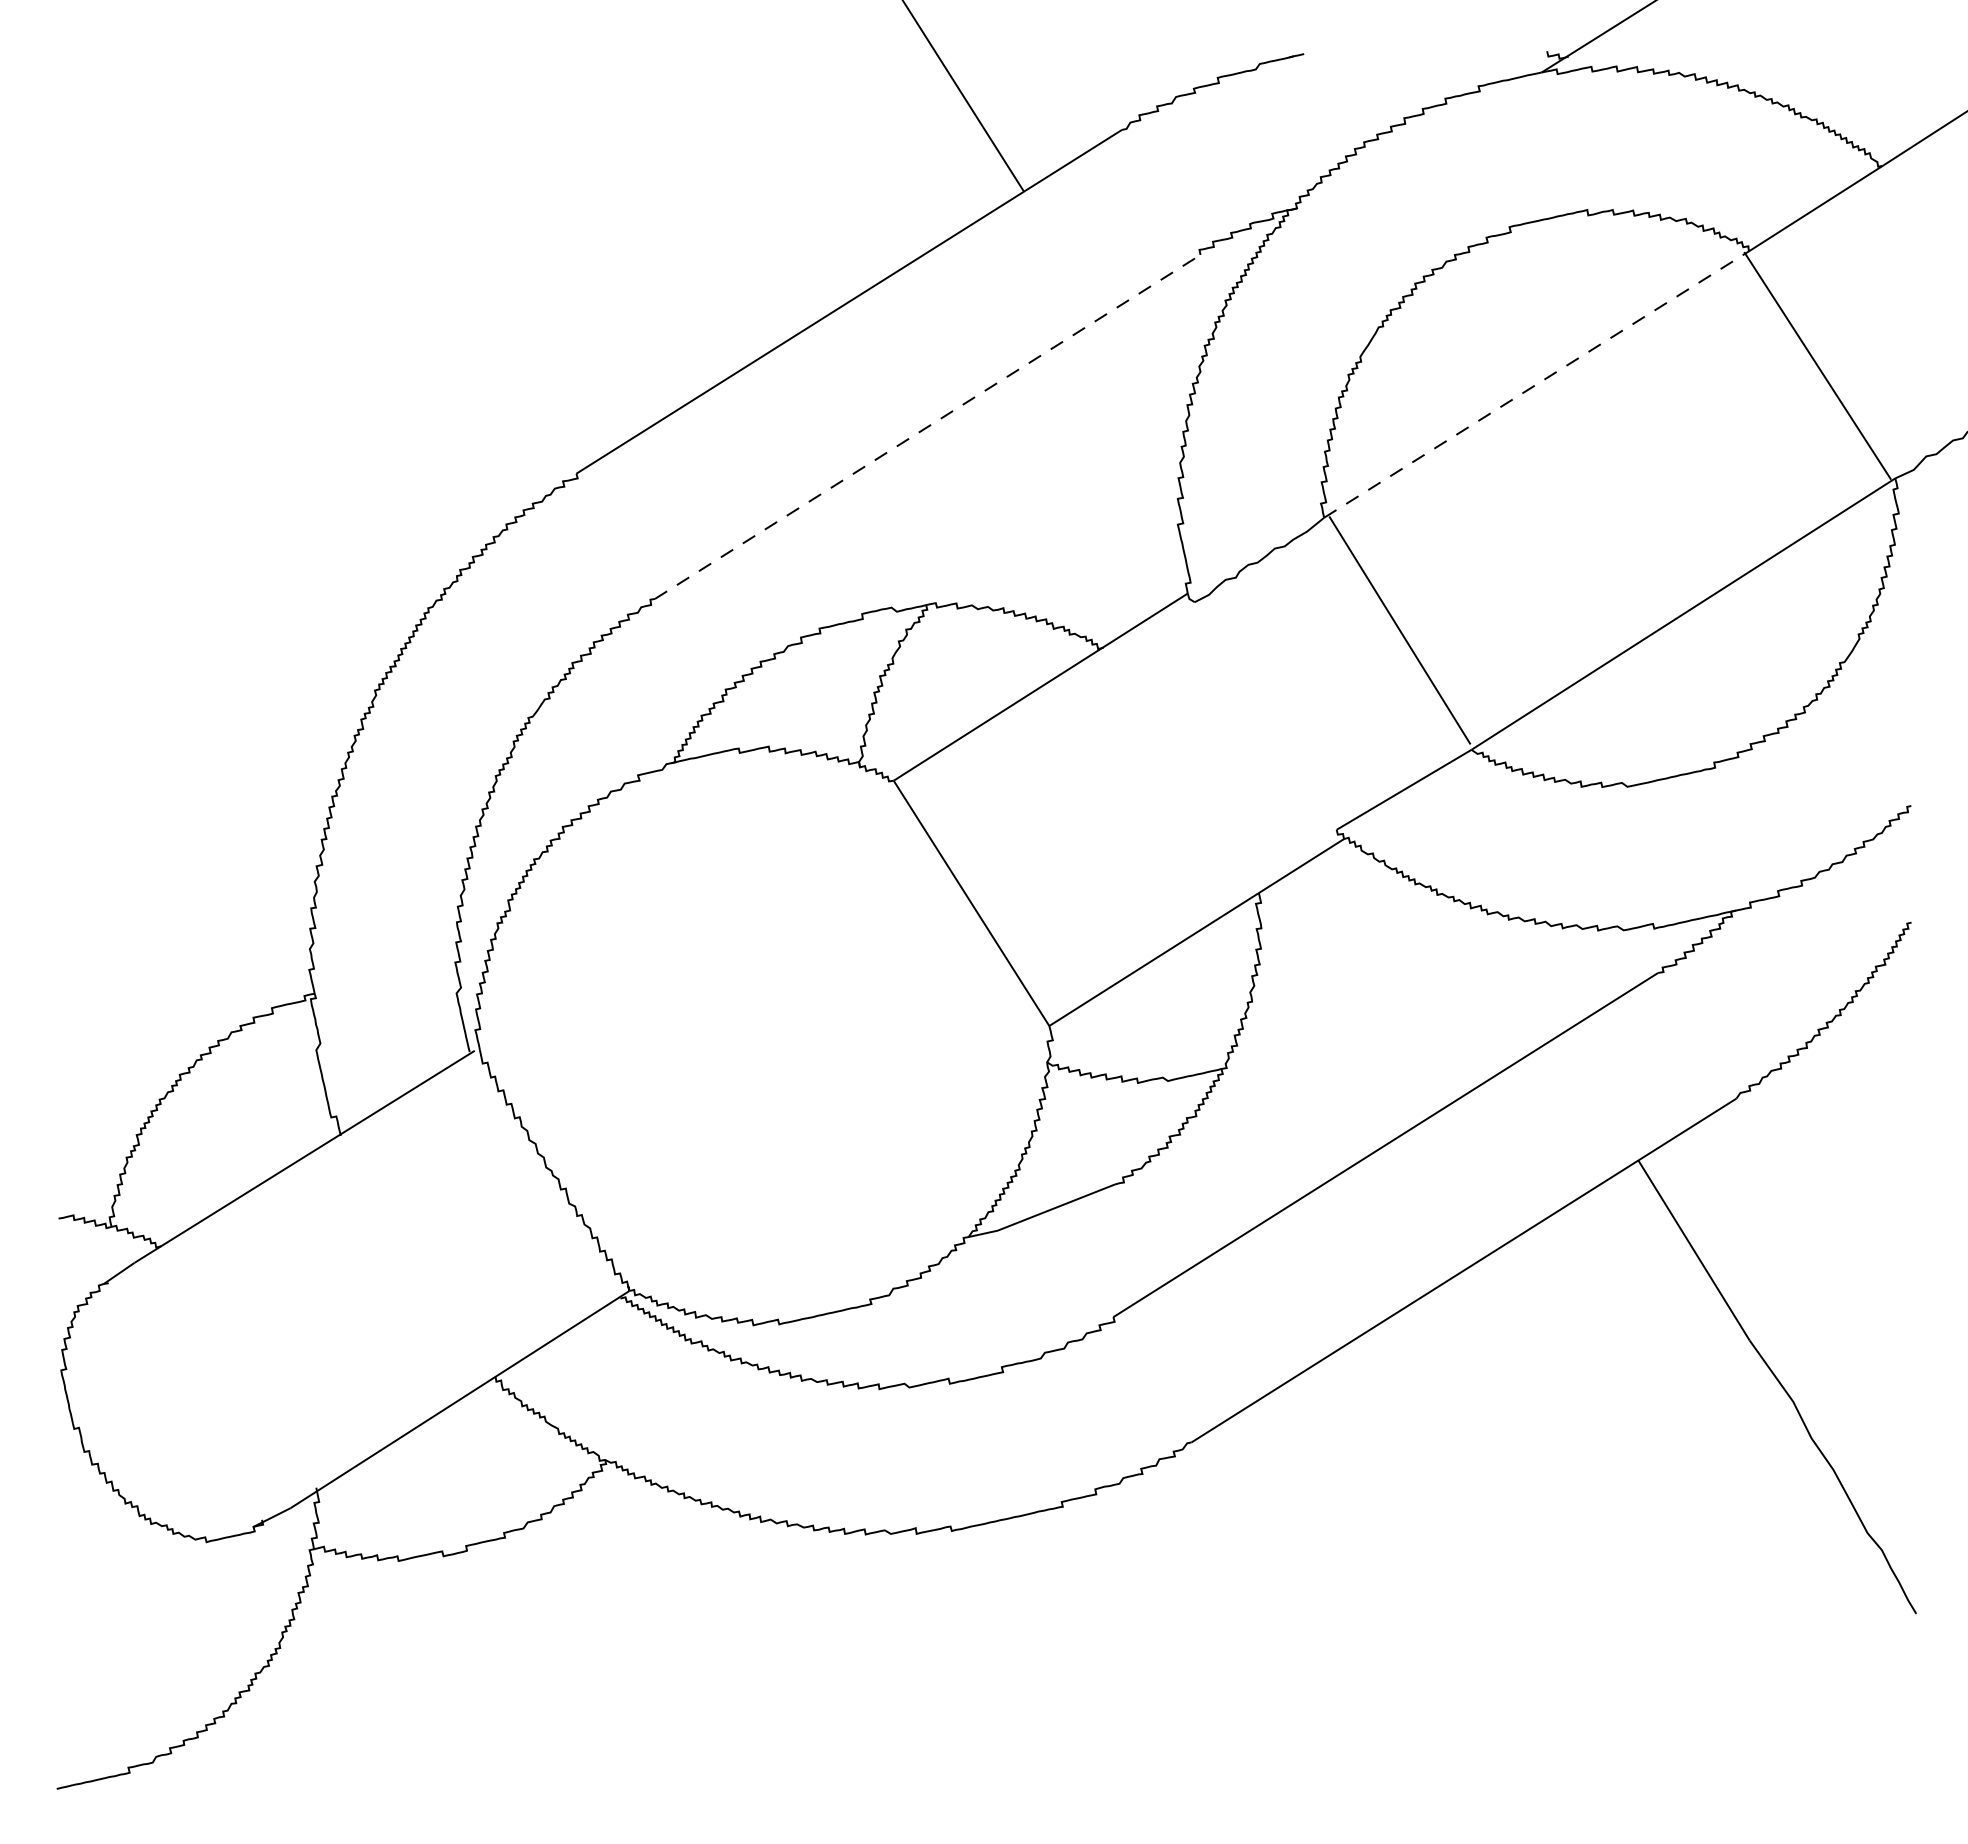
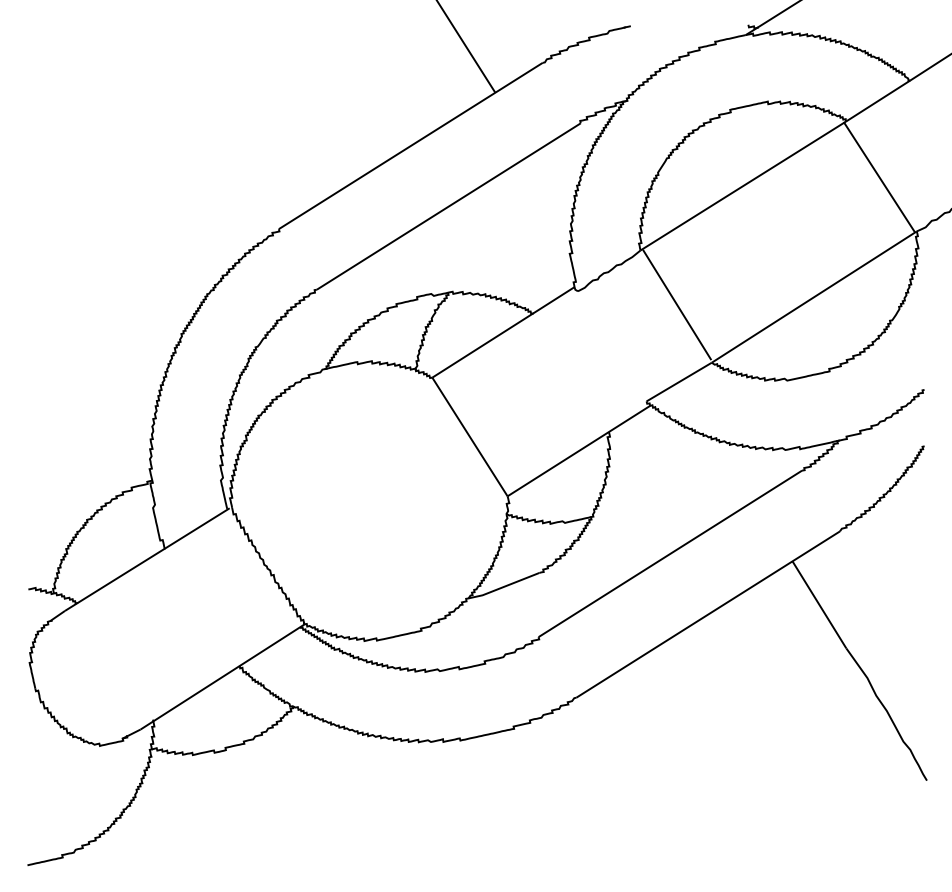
line: (1537, 383) -> (743, 185), dashed -> solid
line: (927, 426) -> (448, 206), dashed -> solid

